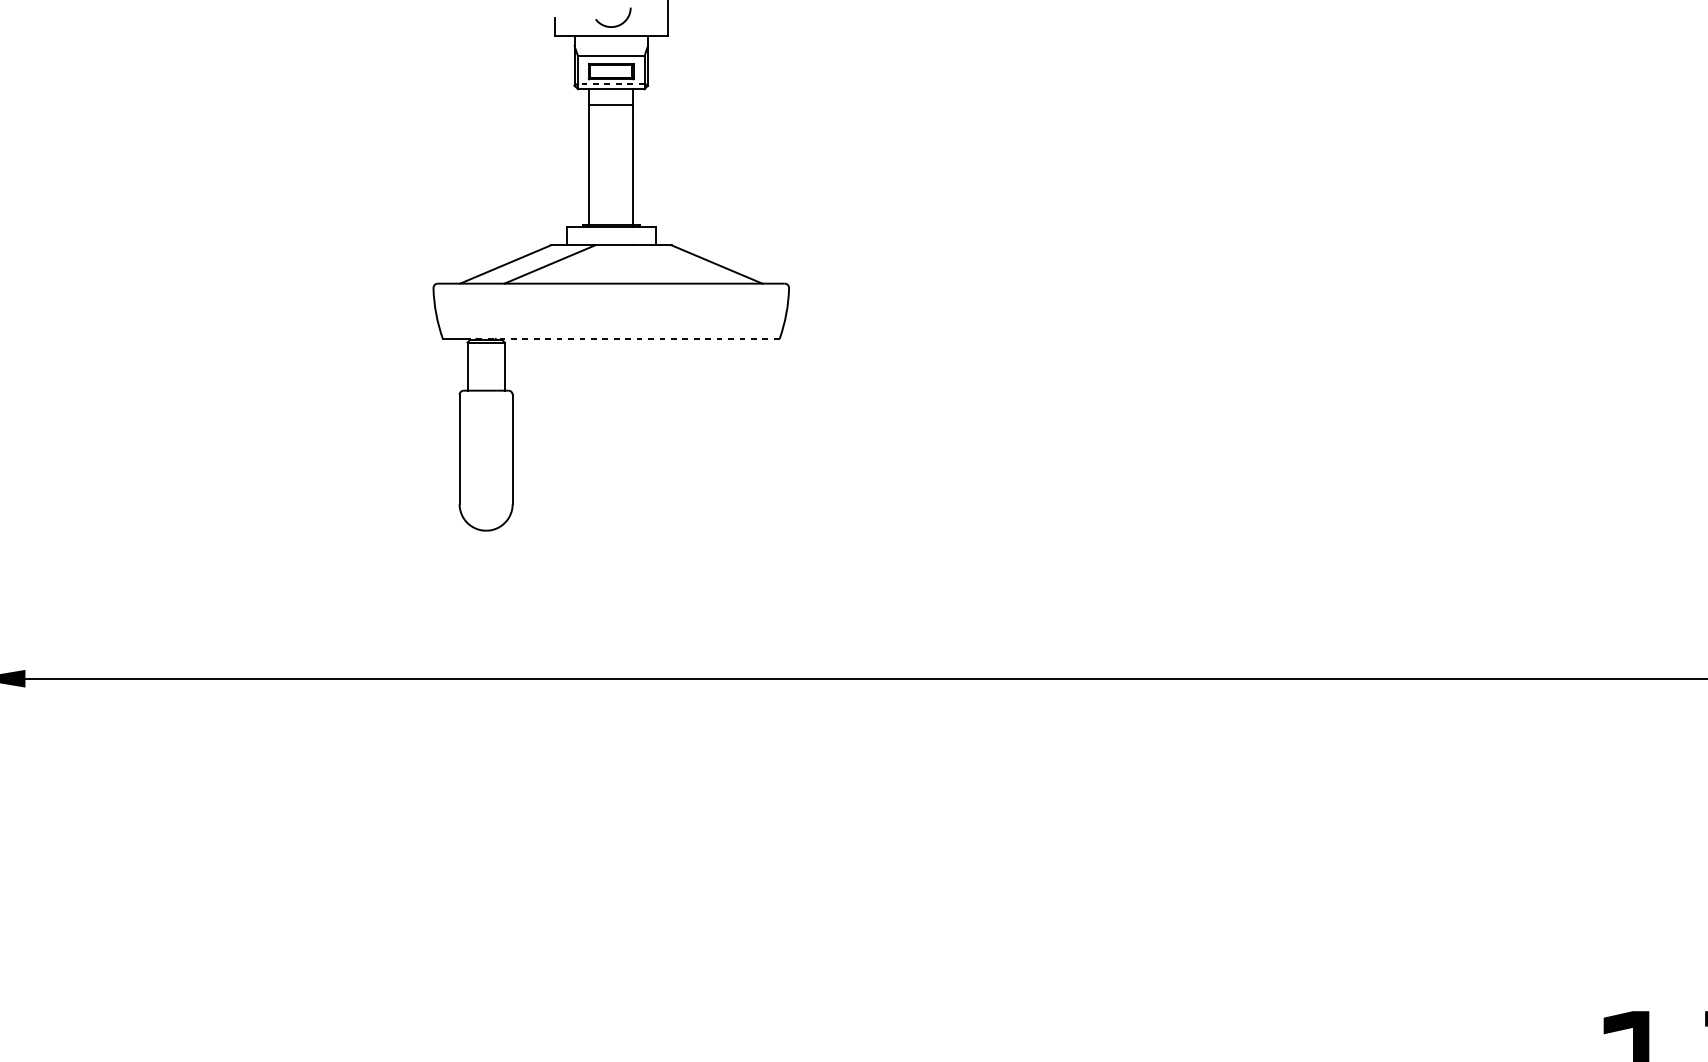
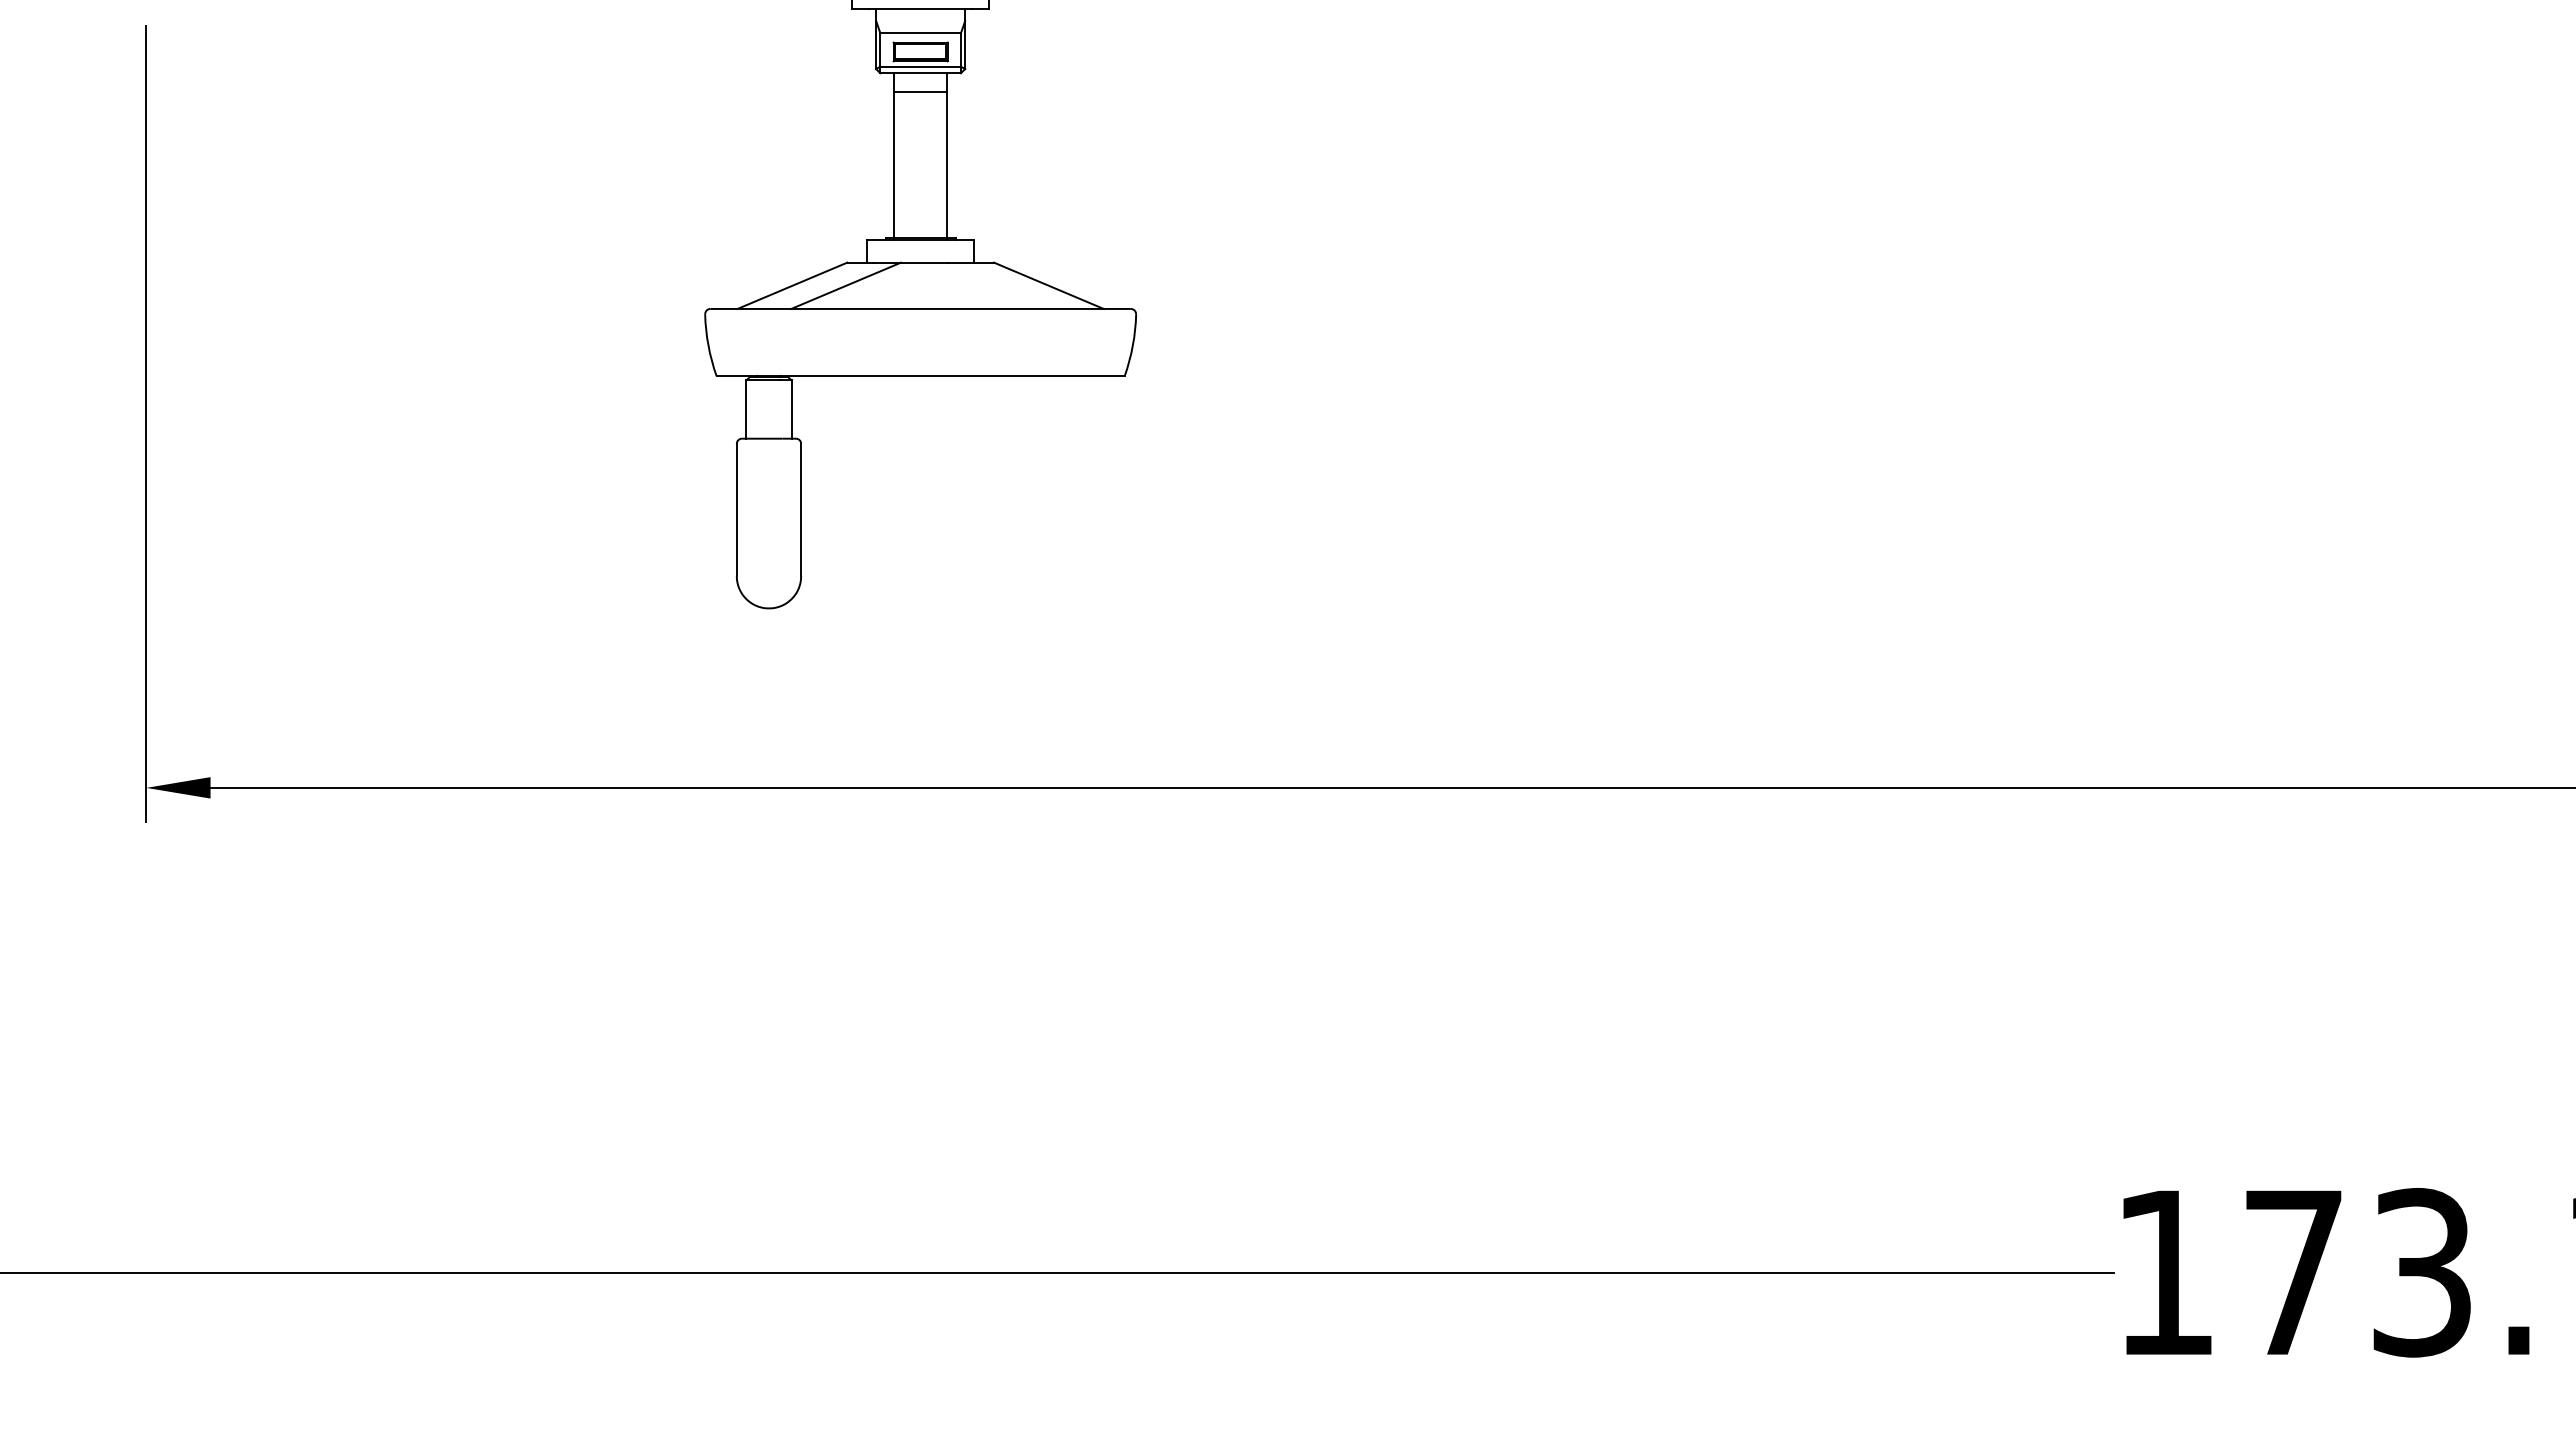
line: (611, 83) -> (920, 66), dashed -> solid
line: (621, 339) -> (933, 376), dashed -> solid

